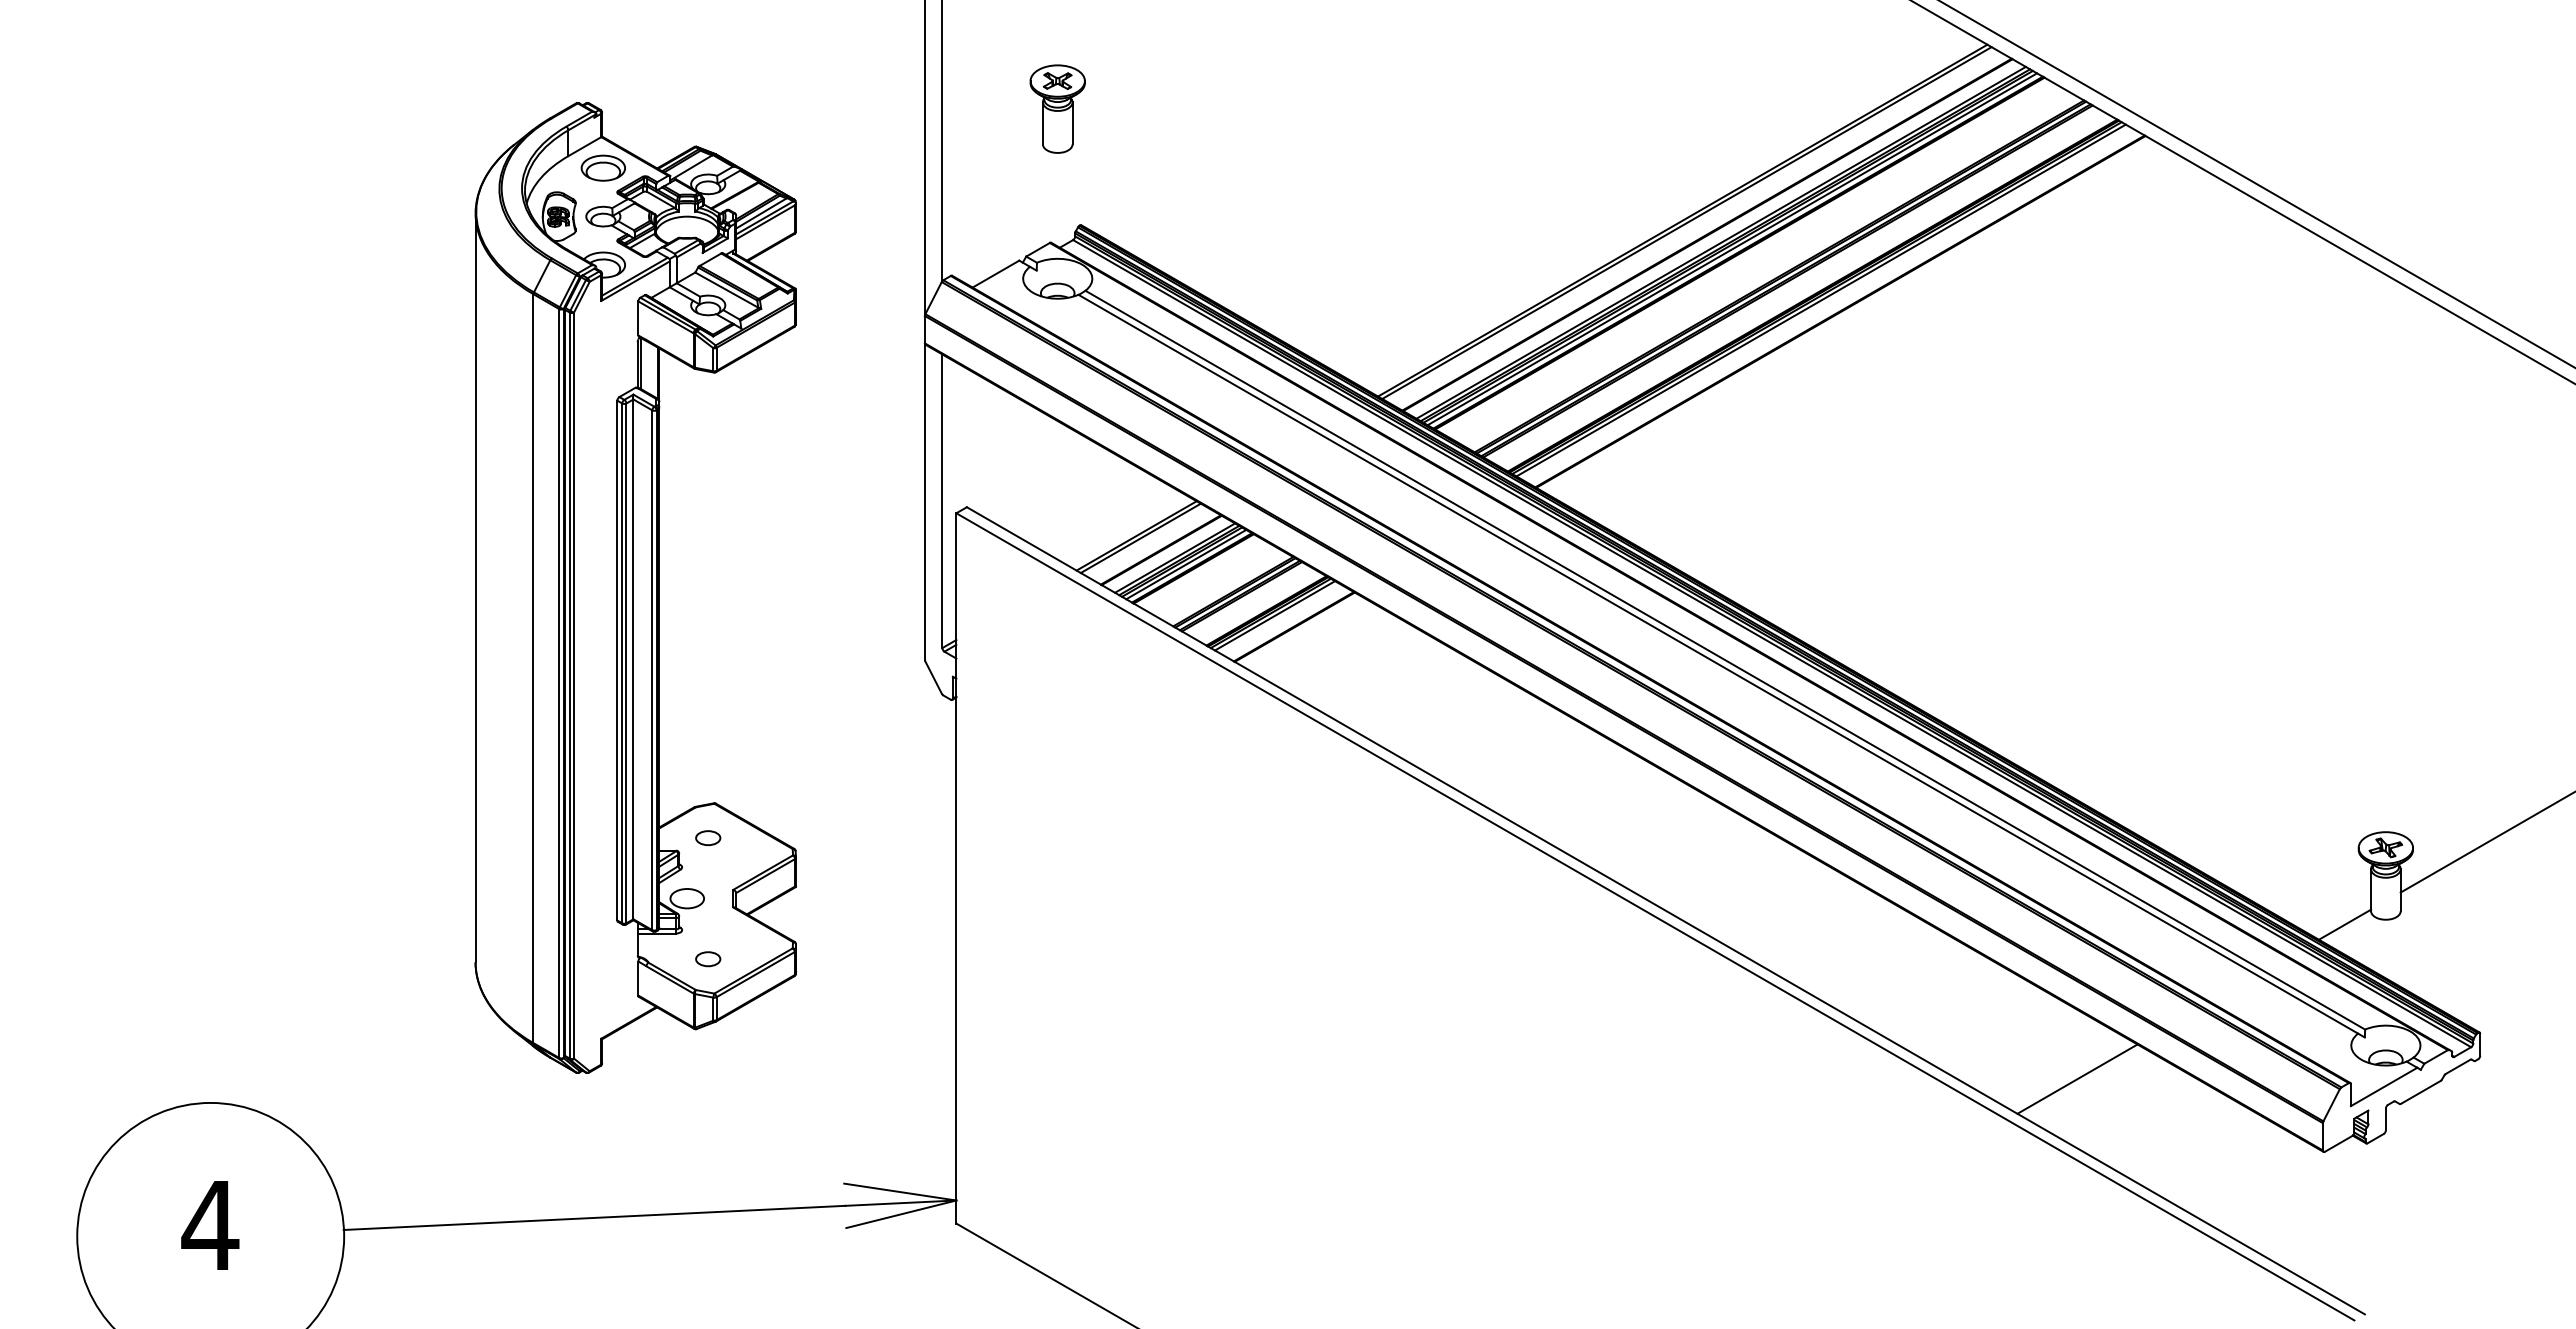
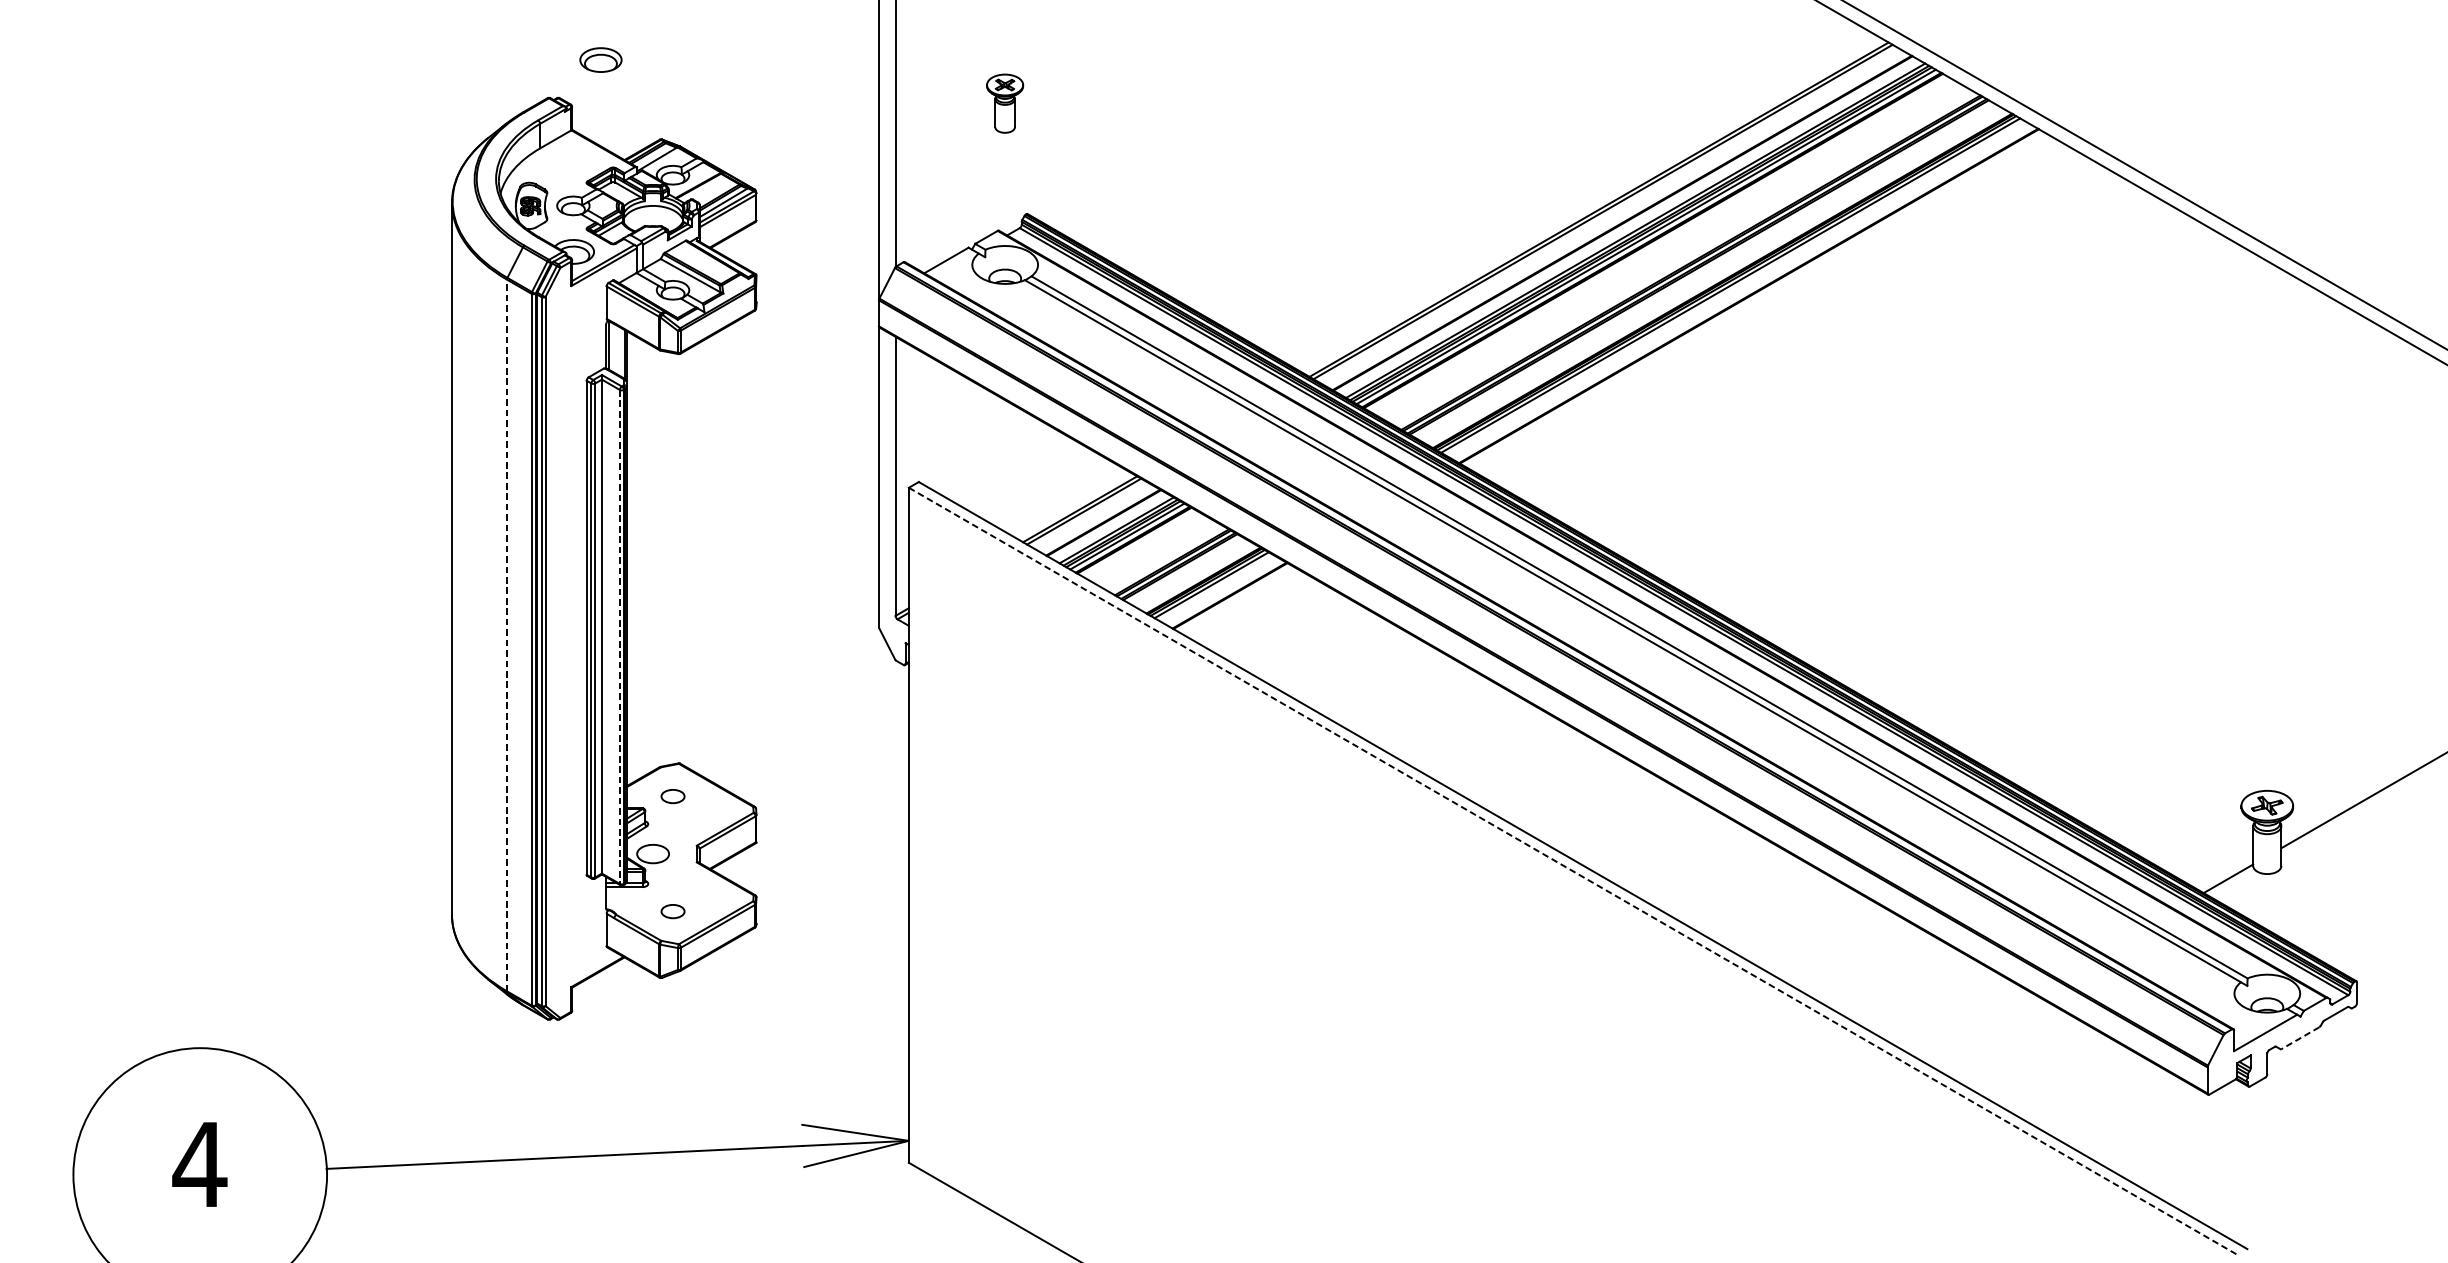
part: (1057, 108) -> (1004, 103), size x0.7
part: (602, 167) -> (600, 59), moved
line: (533, 668) -> (506, 635), solid -> dashed
line: (652, 670) -> (620, 637), solid -> dashed
line: (1655, 917) -> (1573, 871), solid -> dashed
line: (2077, 1078) -> (1974, 1024), removed
line: (2420, 1092) -> (2300, 1038), solid -> dashed

